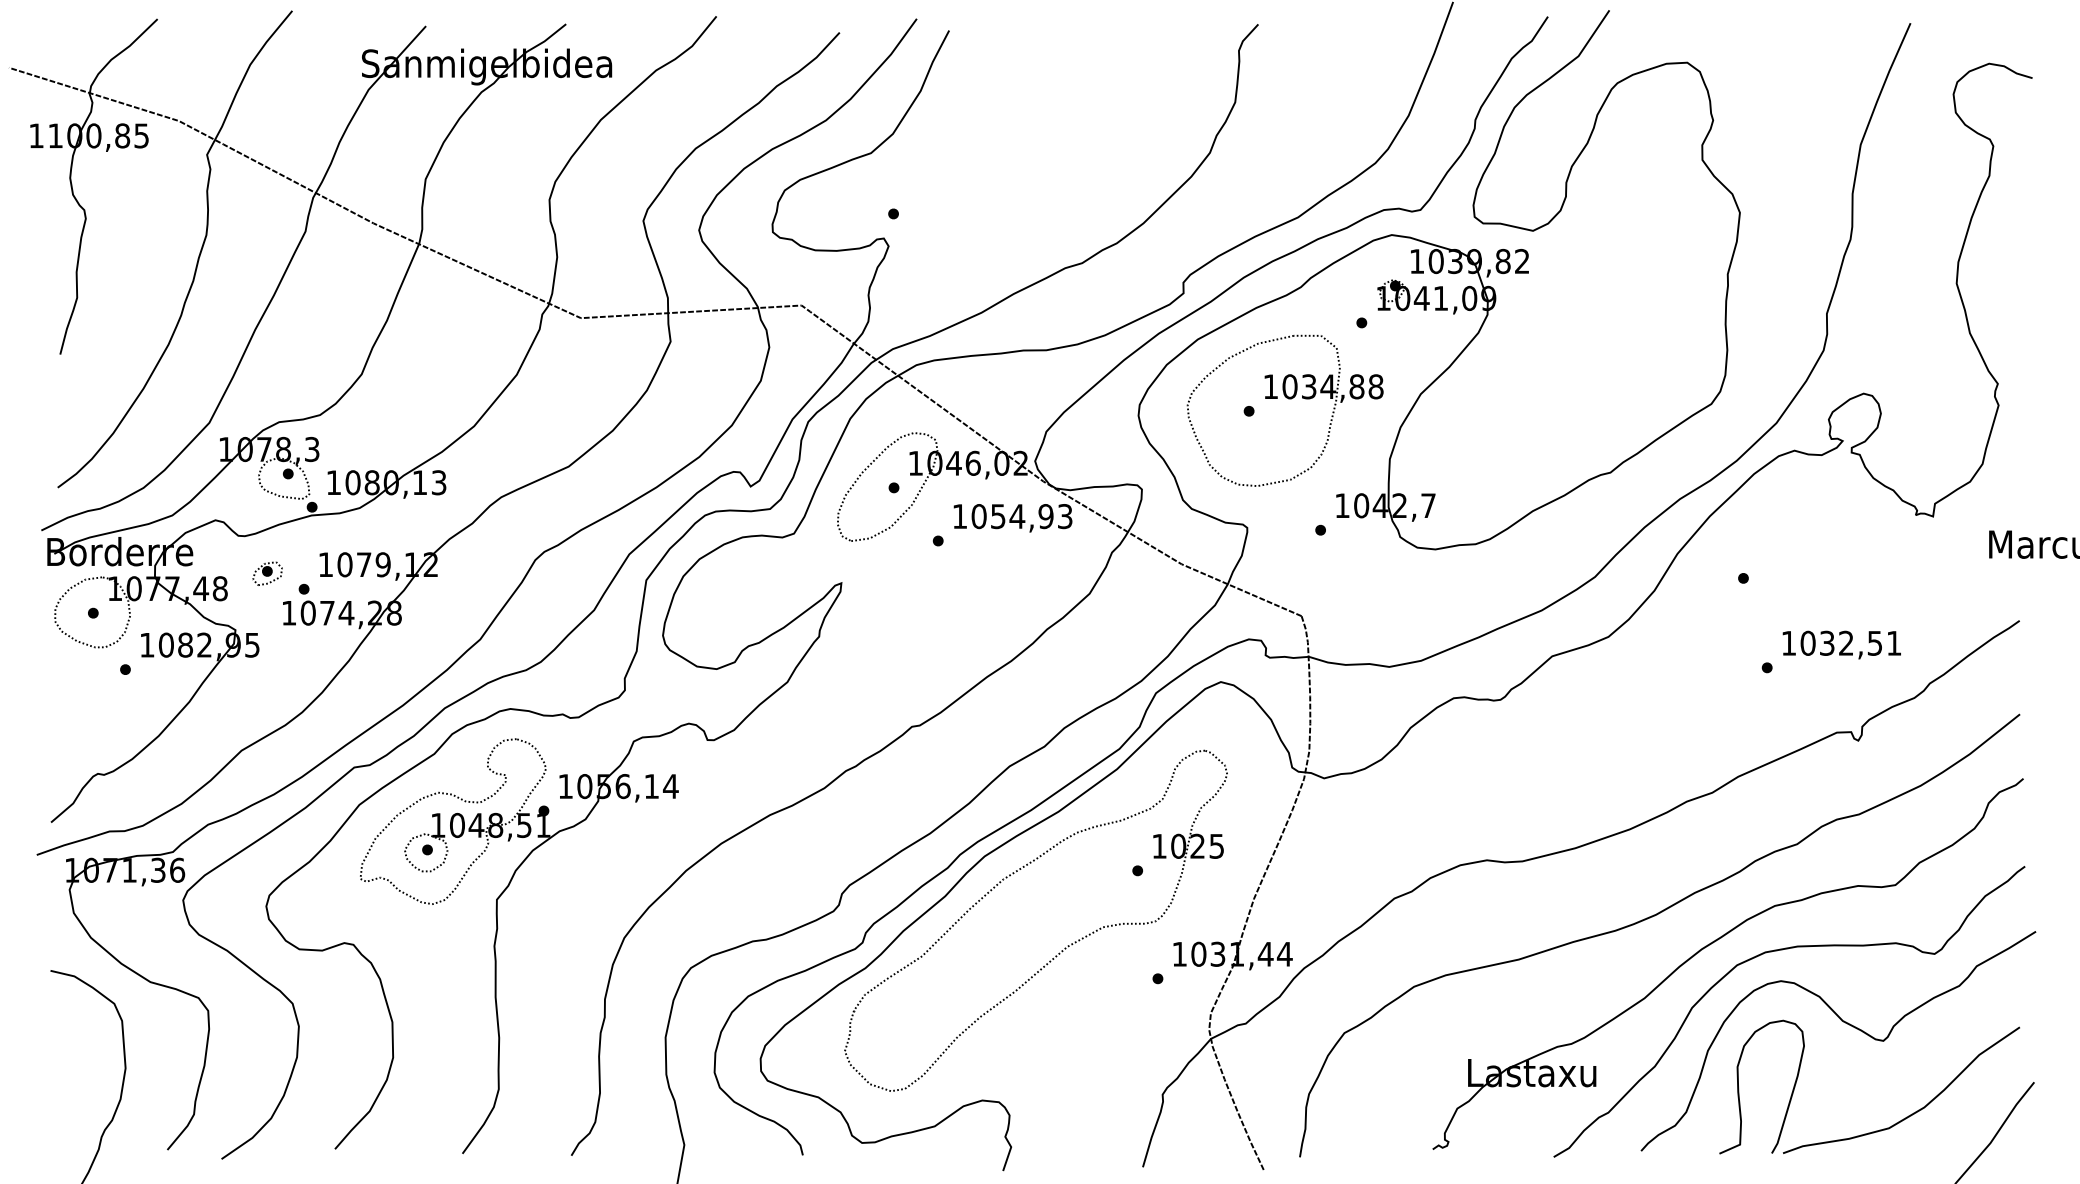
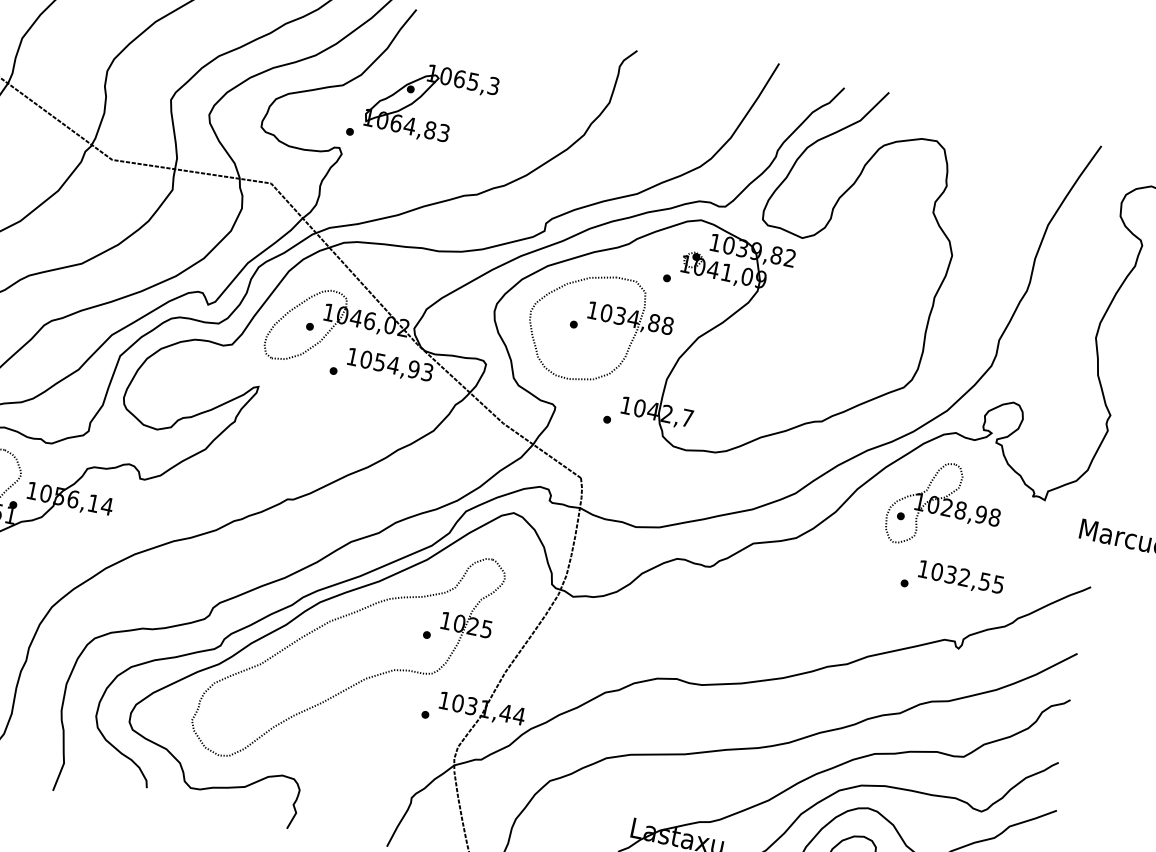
part: (981, 145) -> (422, 96), added
part: (1800, 554) -> (944, 507), added
text: (1894, 643) -> (998, 584), 1032,51 -> 1032,55

